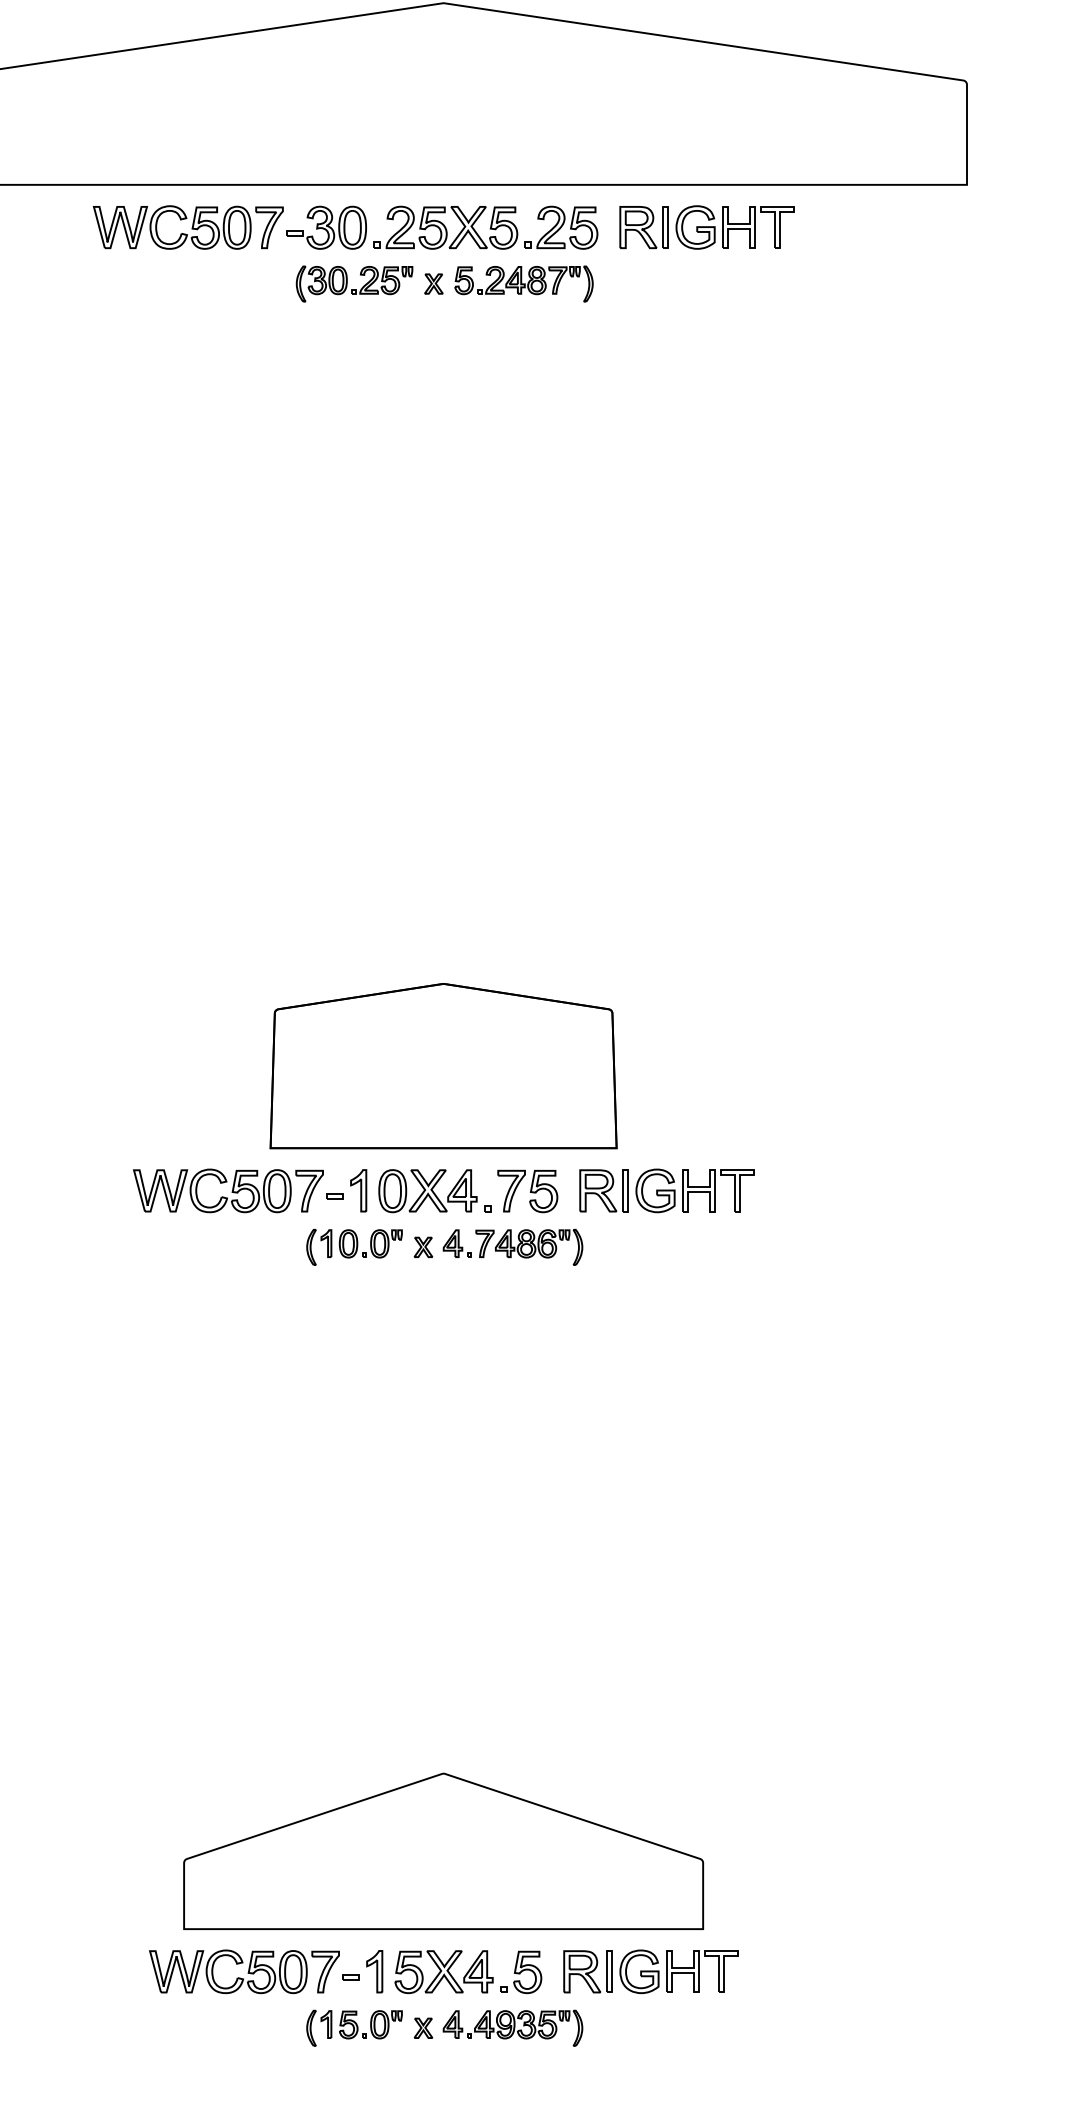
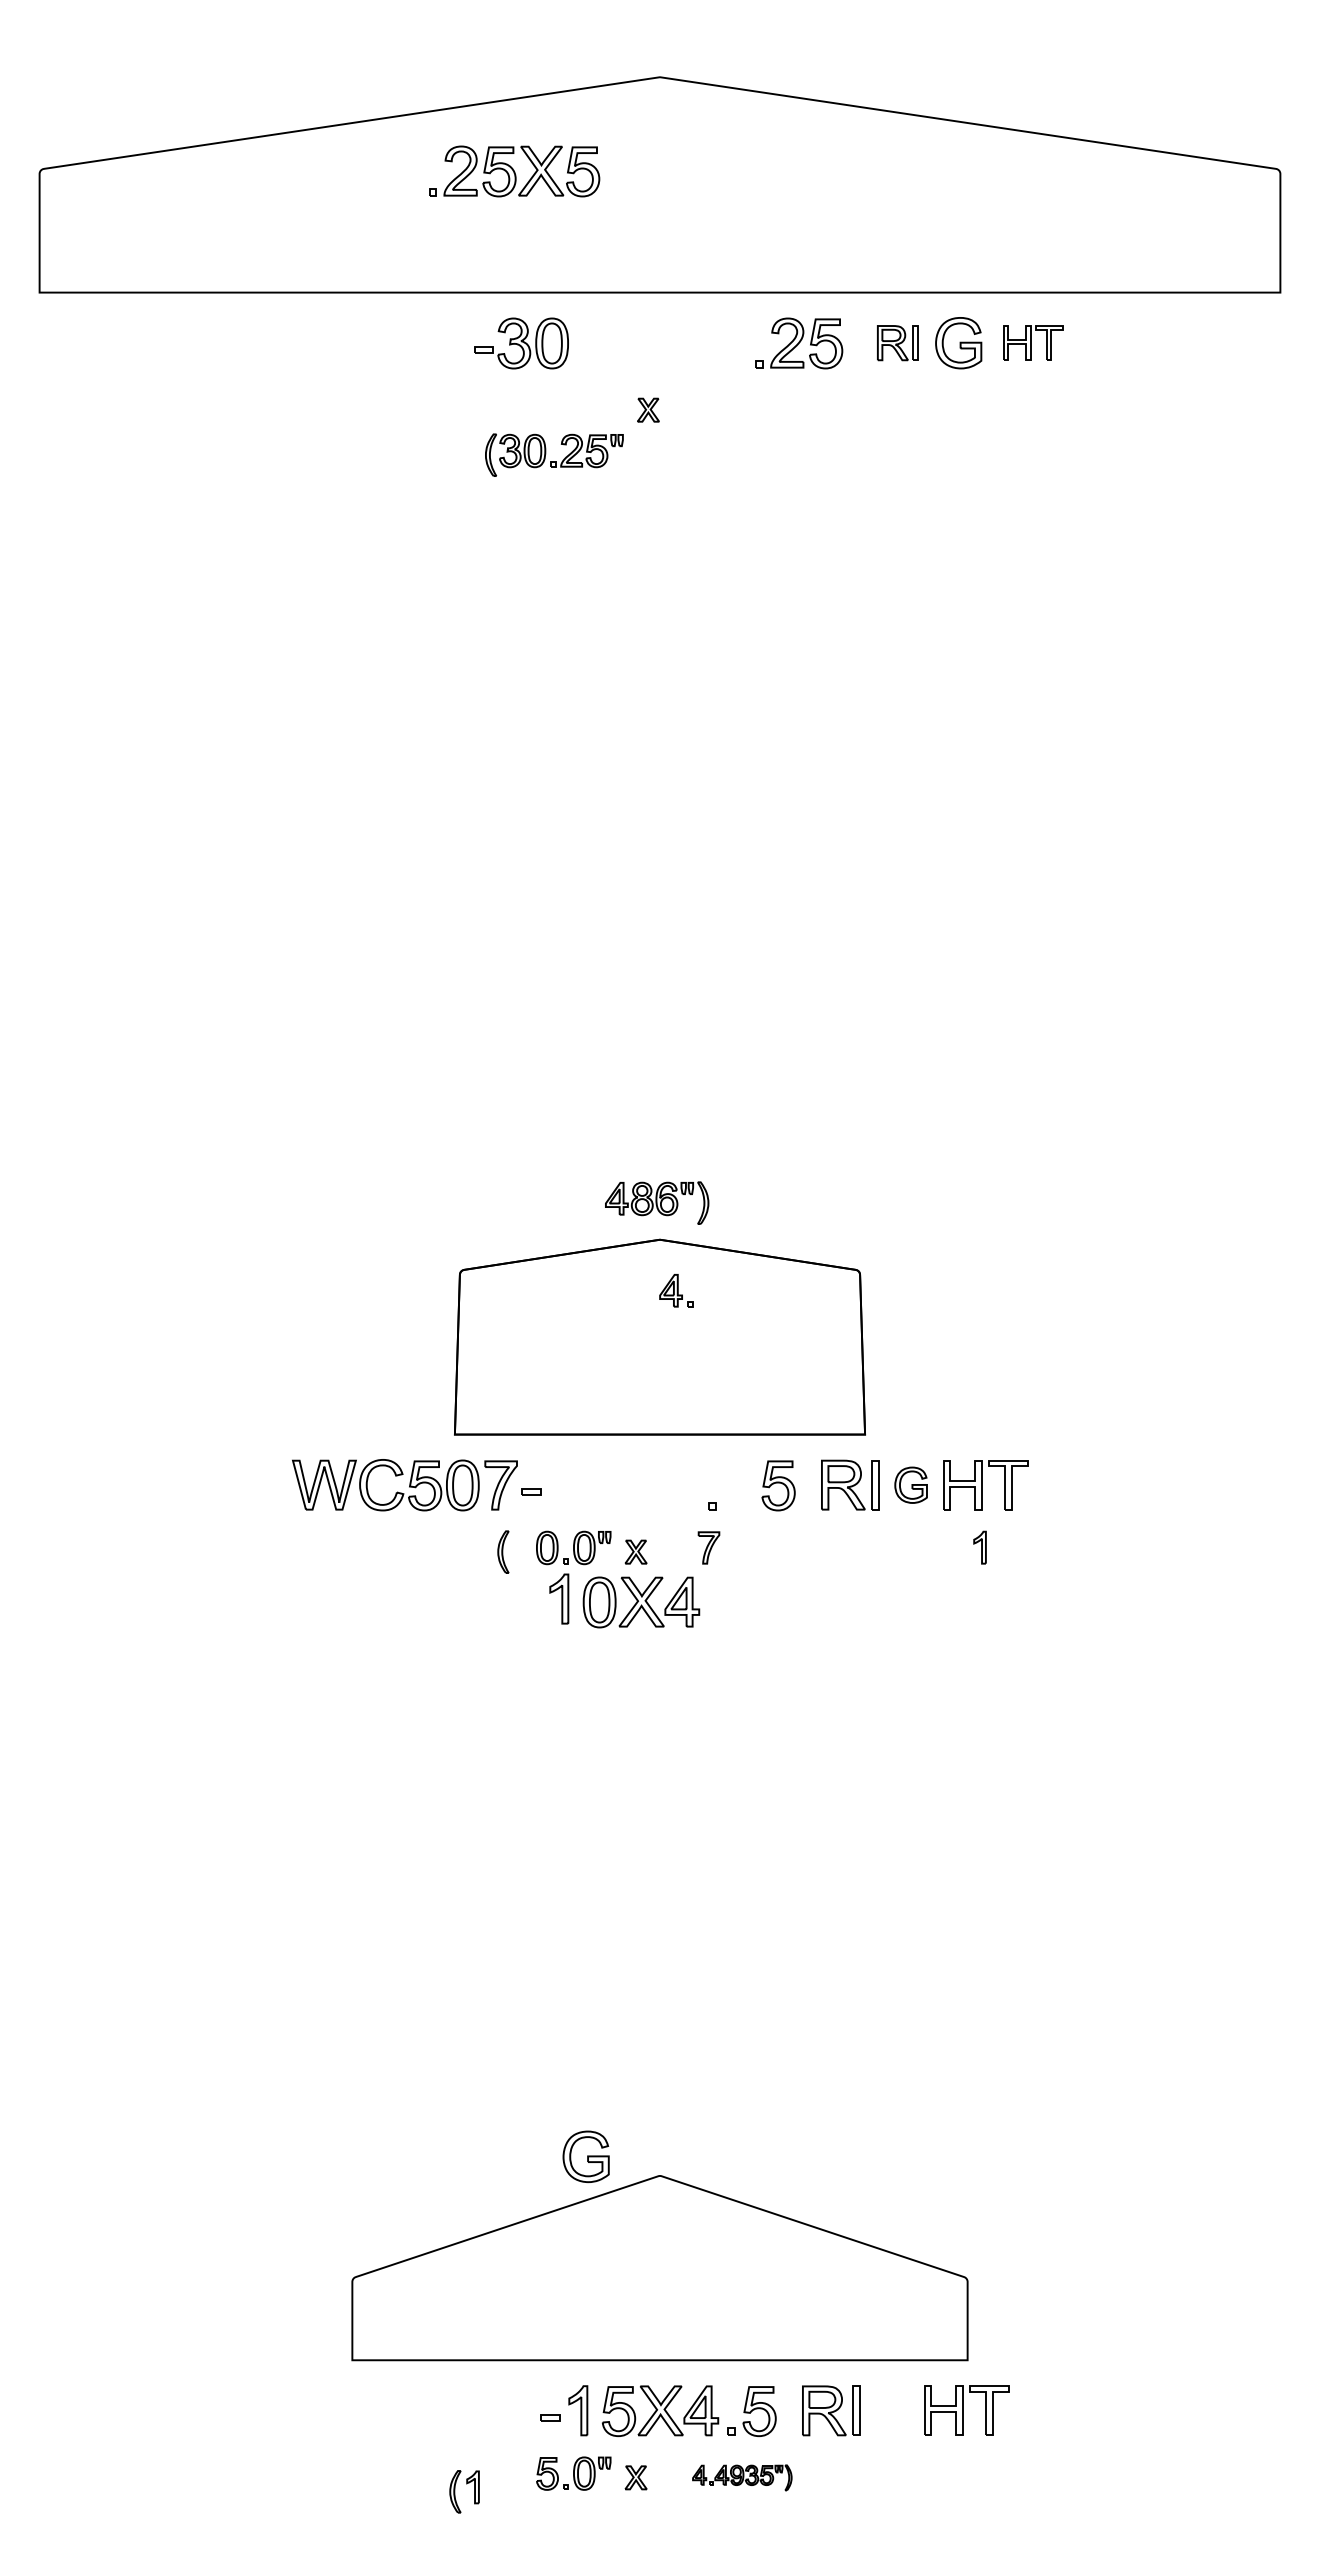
part: (643, 226) -> (897, 342), size x0.7
part: (188, 227) -> (357, 343), removed
part: (445, 227) -> (514, 171), moved
part: (757, 227) -> (1032, 343), size x0.7
part: (524, 283) -> (755, 409), removed
part: (354, 289) -> (554, 461), moved
part: (358, 1190) -> (559, 1598), moved
part: (428, 1191) -> (641, 1602), moved
part: (511, 1191) -> (740, 1485), removed
part: (654, 1191) -> (910, 1485), size x0.7
part: (325, 1243) -> (979, 1547), moved
part: (457, 1243) -> (676, 1290), moved
part: (539, 1246) -> (657, 1202), moved
part: (244, 1971) -> (423, 2410), removed
part: (638, 1971) -> (585, 2156), moved
part: (320, 2022) -> (466, 2484), moved
part: (513, 2028) -> (742, 2477), size x0.6

